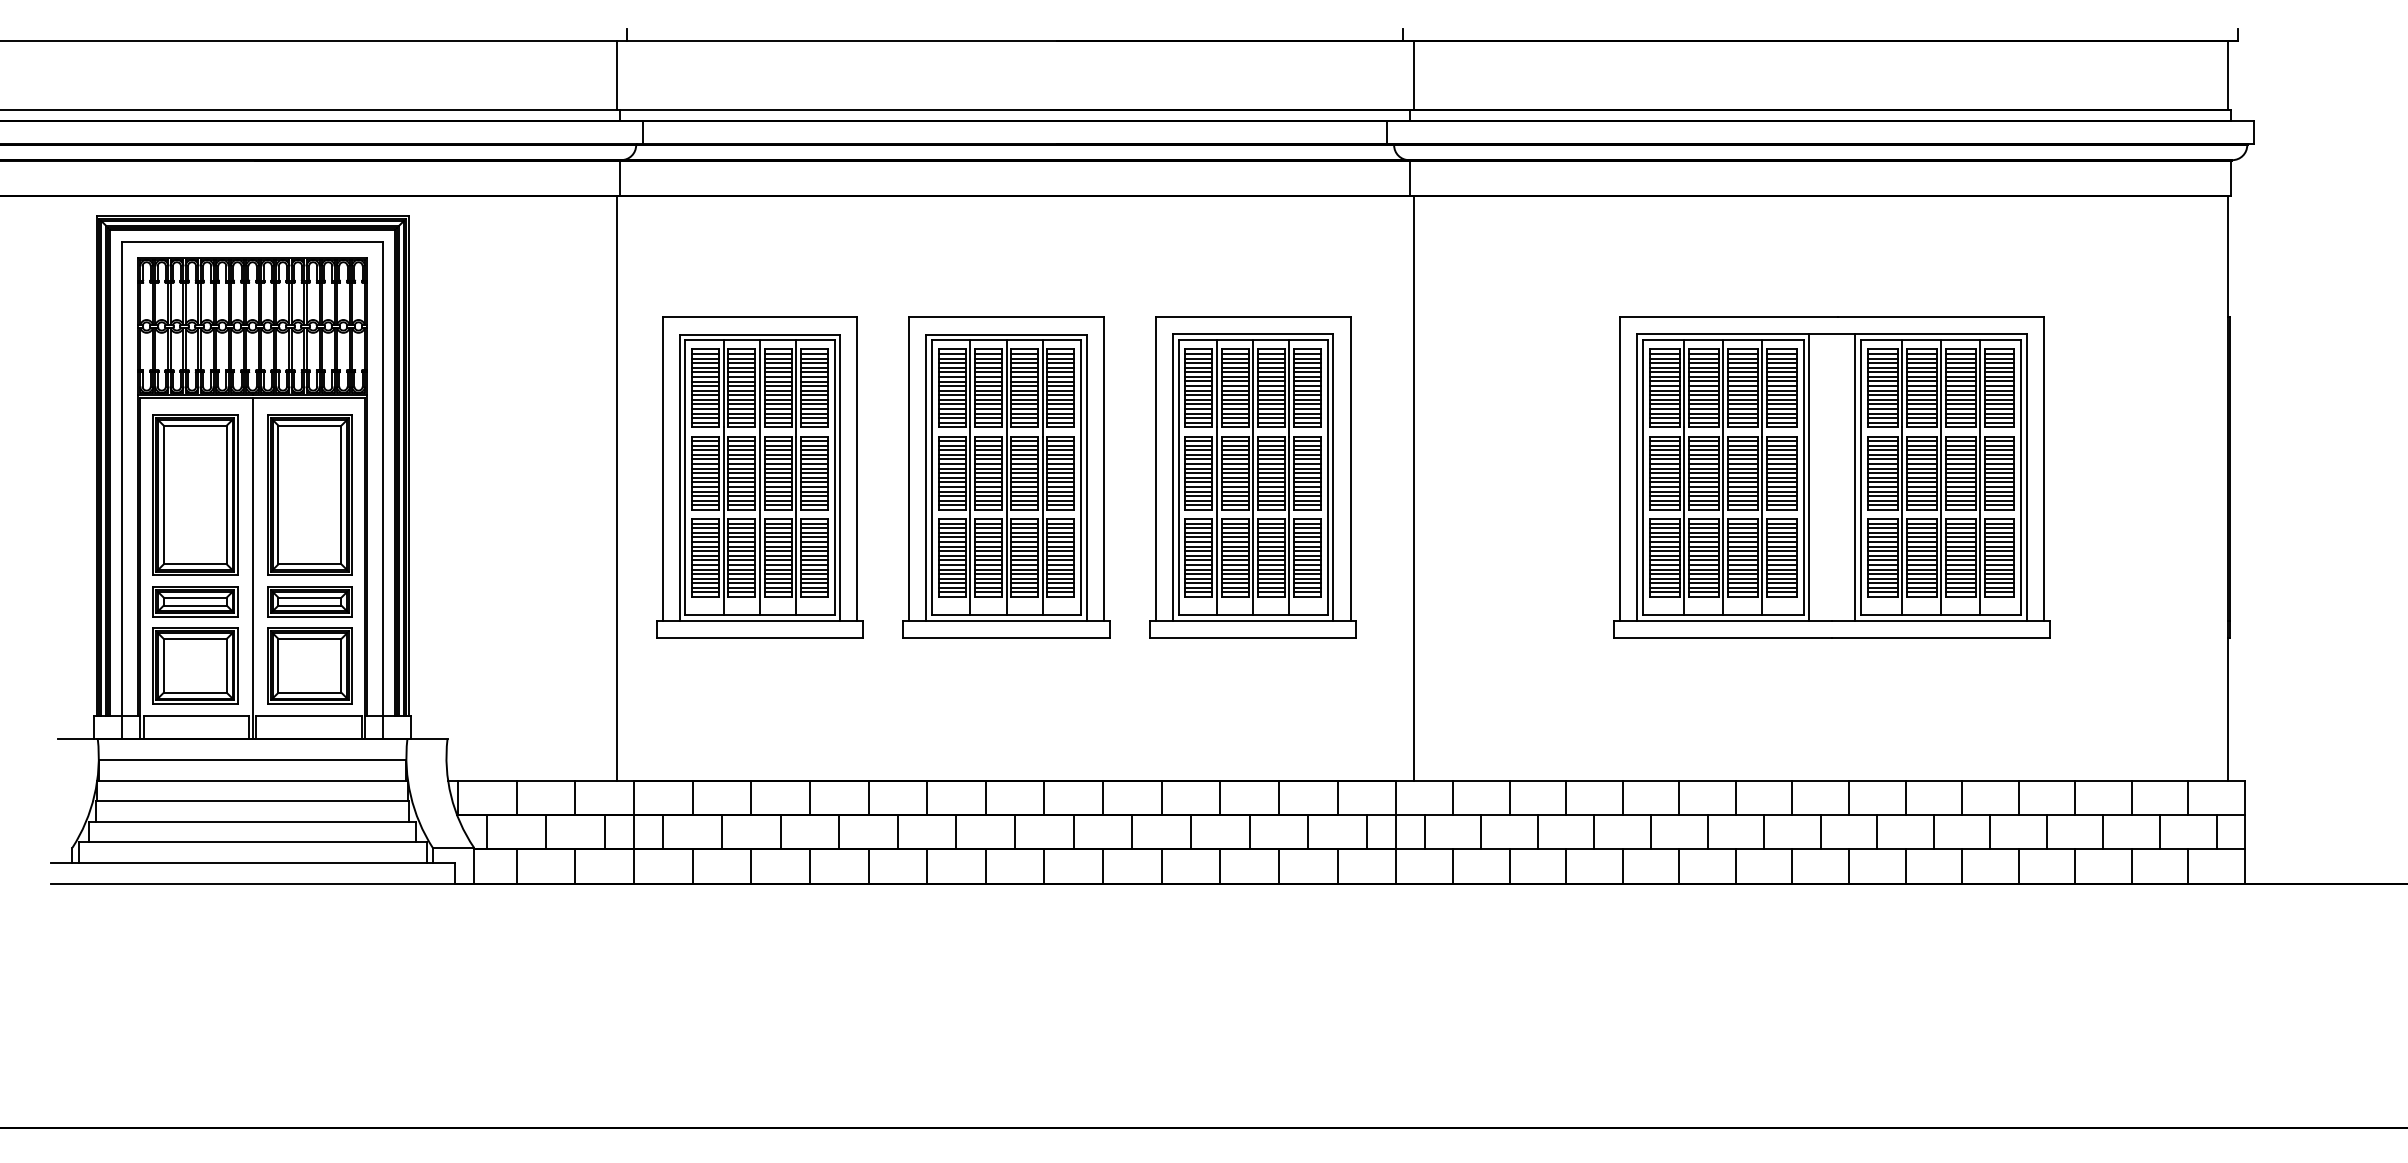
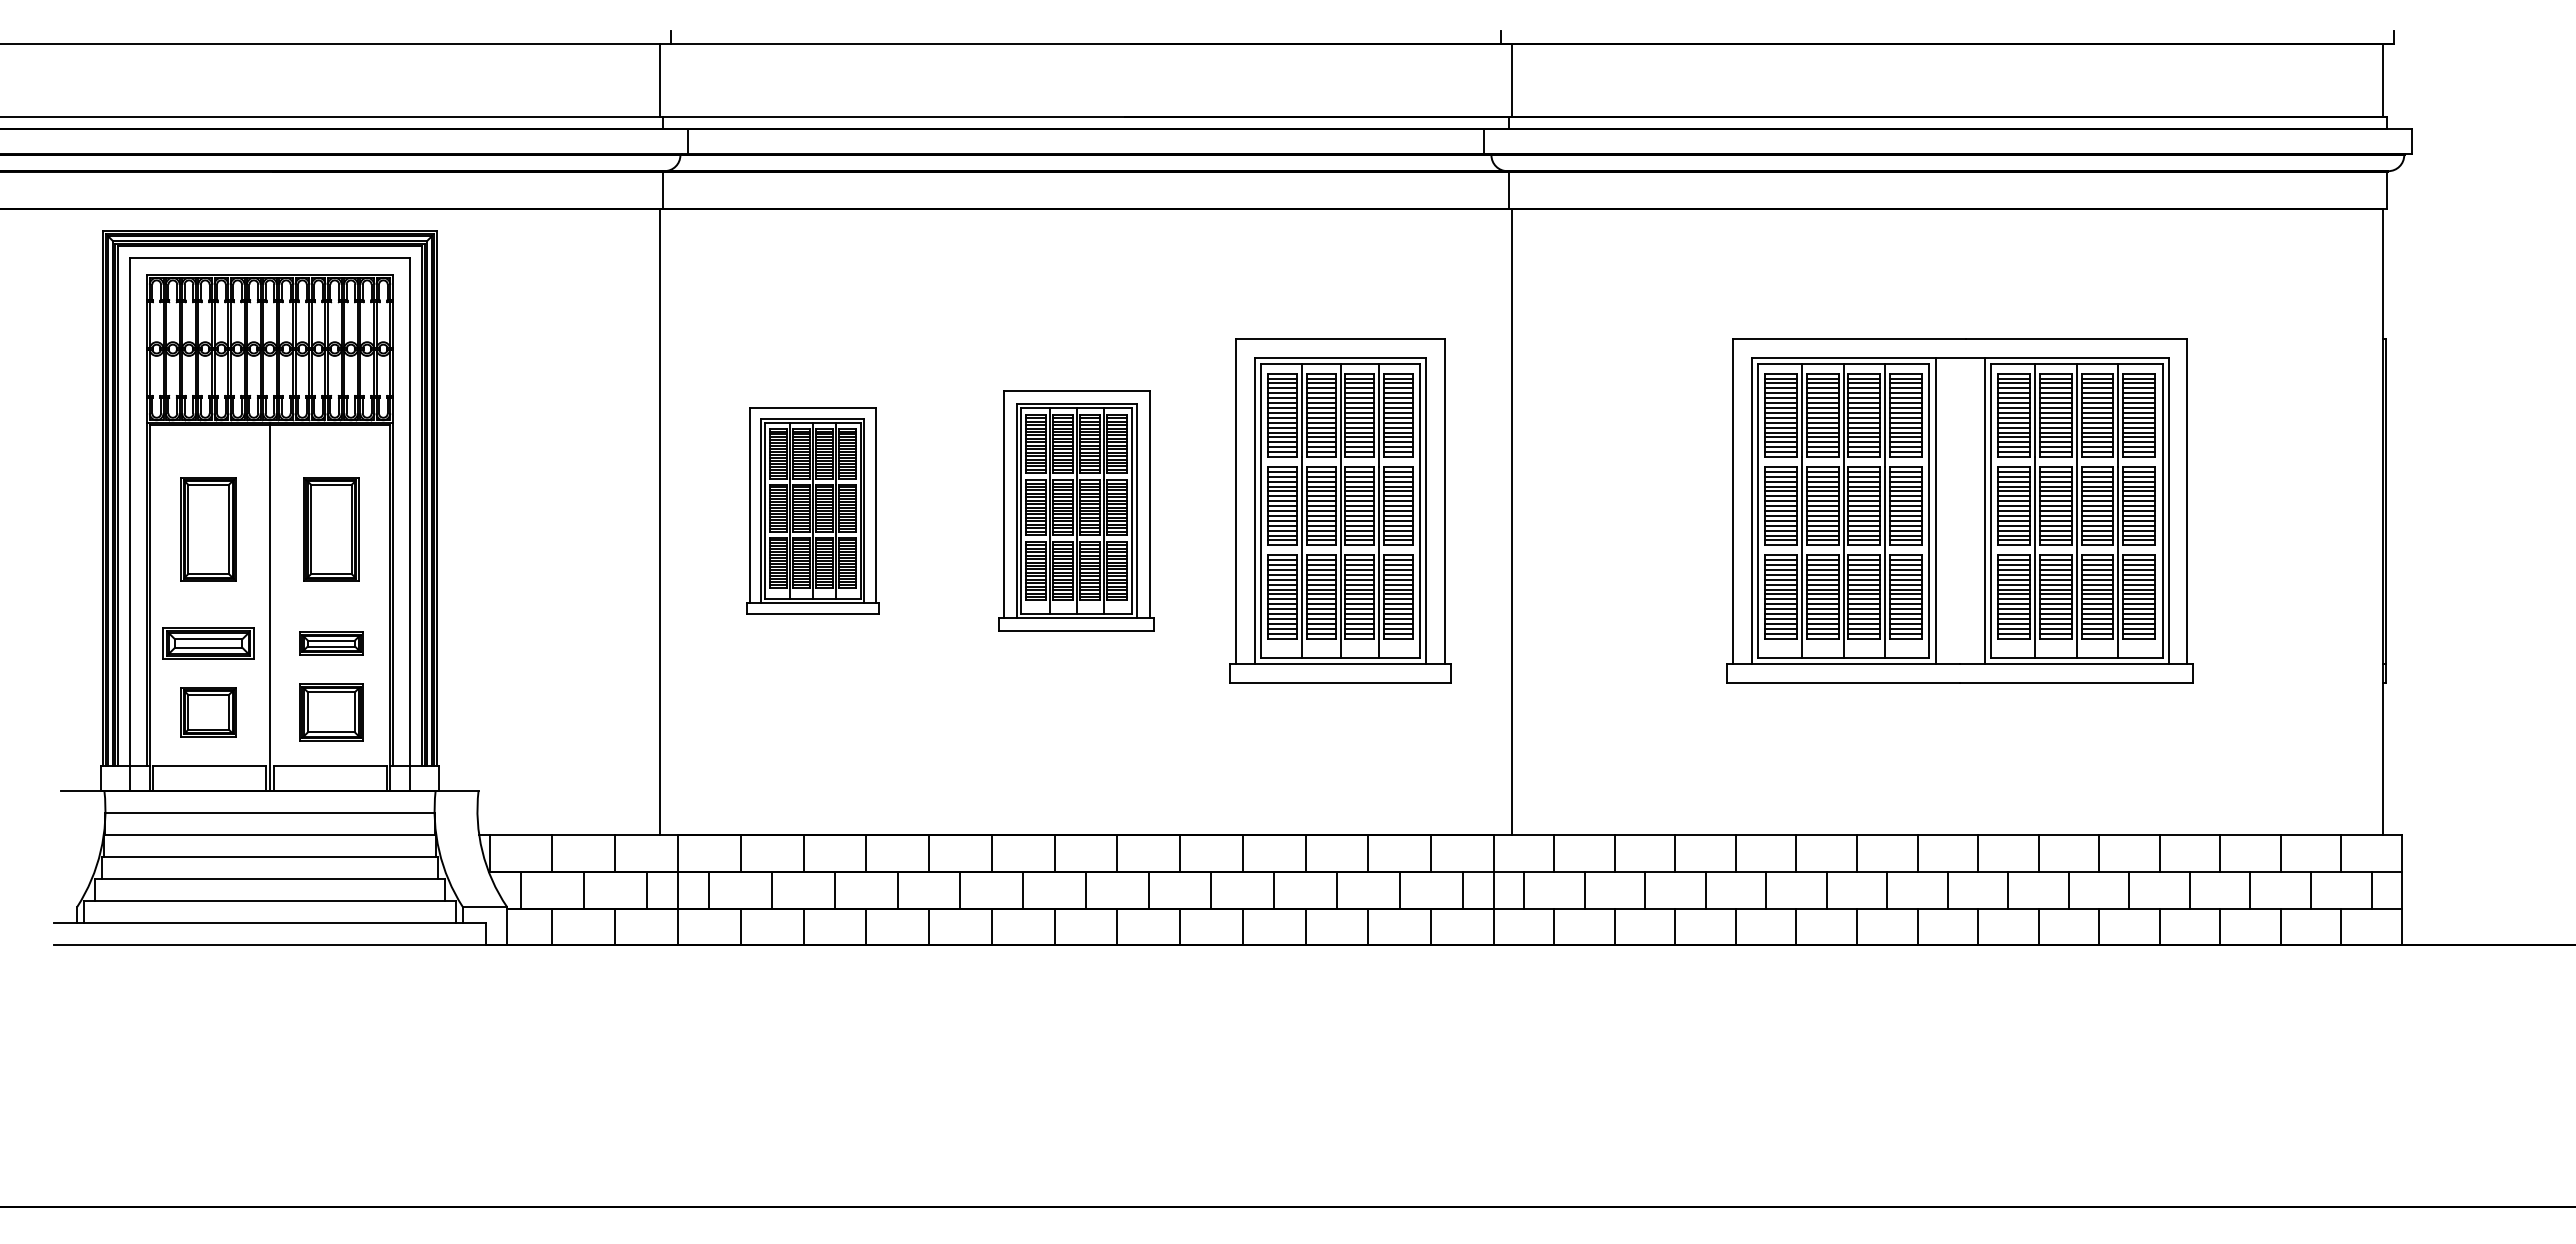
part: (759, 477) -> (812, 510), size x0.6
part: (1006, 477) -> (1076, 510), size x0.7
part: (195, 495) -> (208, 529), size x0.6
part: (310, 495) -> (331, 529), size x0.6
part: (310, 601) -> (331, 643), size x0.7
part: (195, 666) -> (208, 712), size x0.6
part: (310, 666) -> (331, 712), size x0.7

